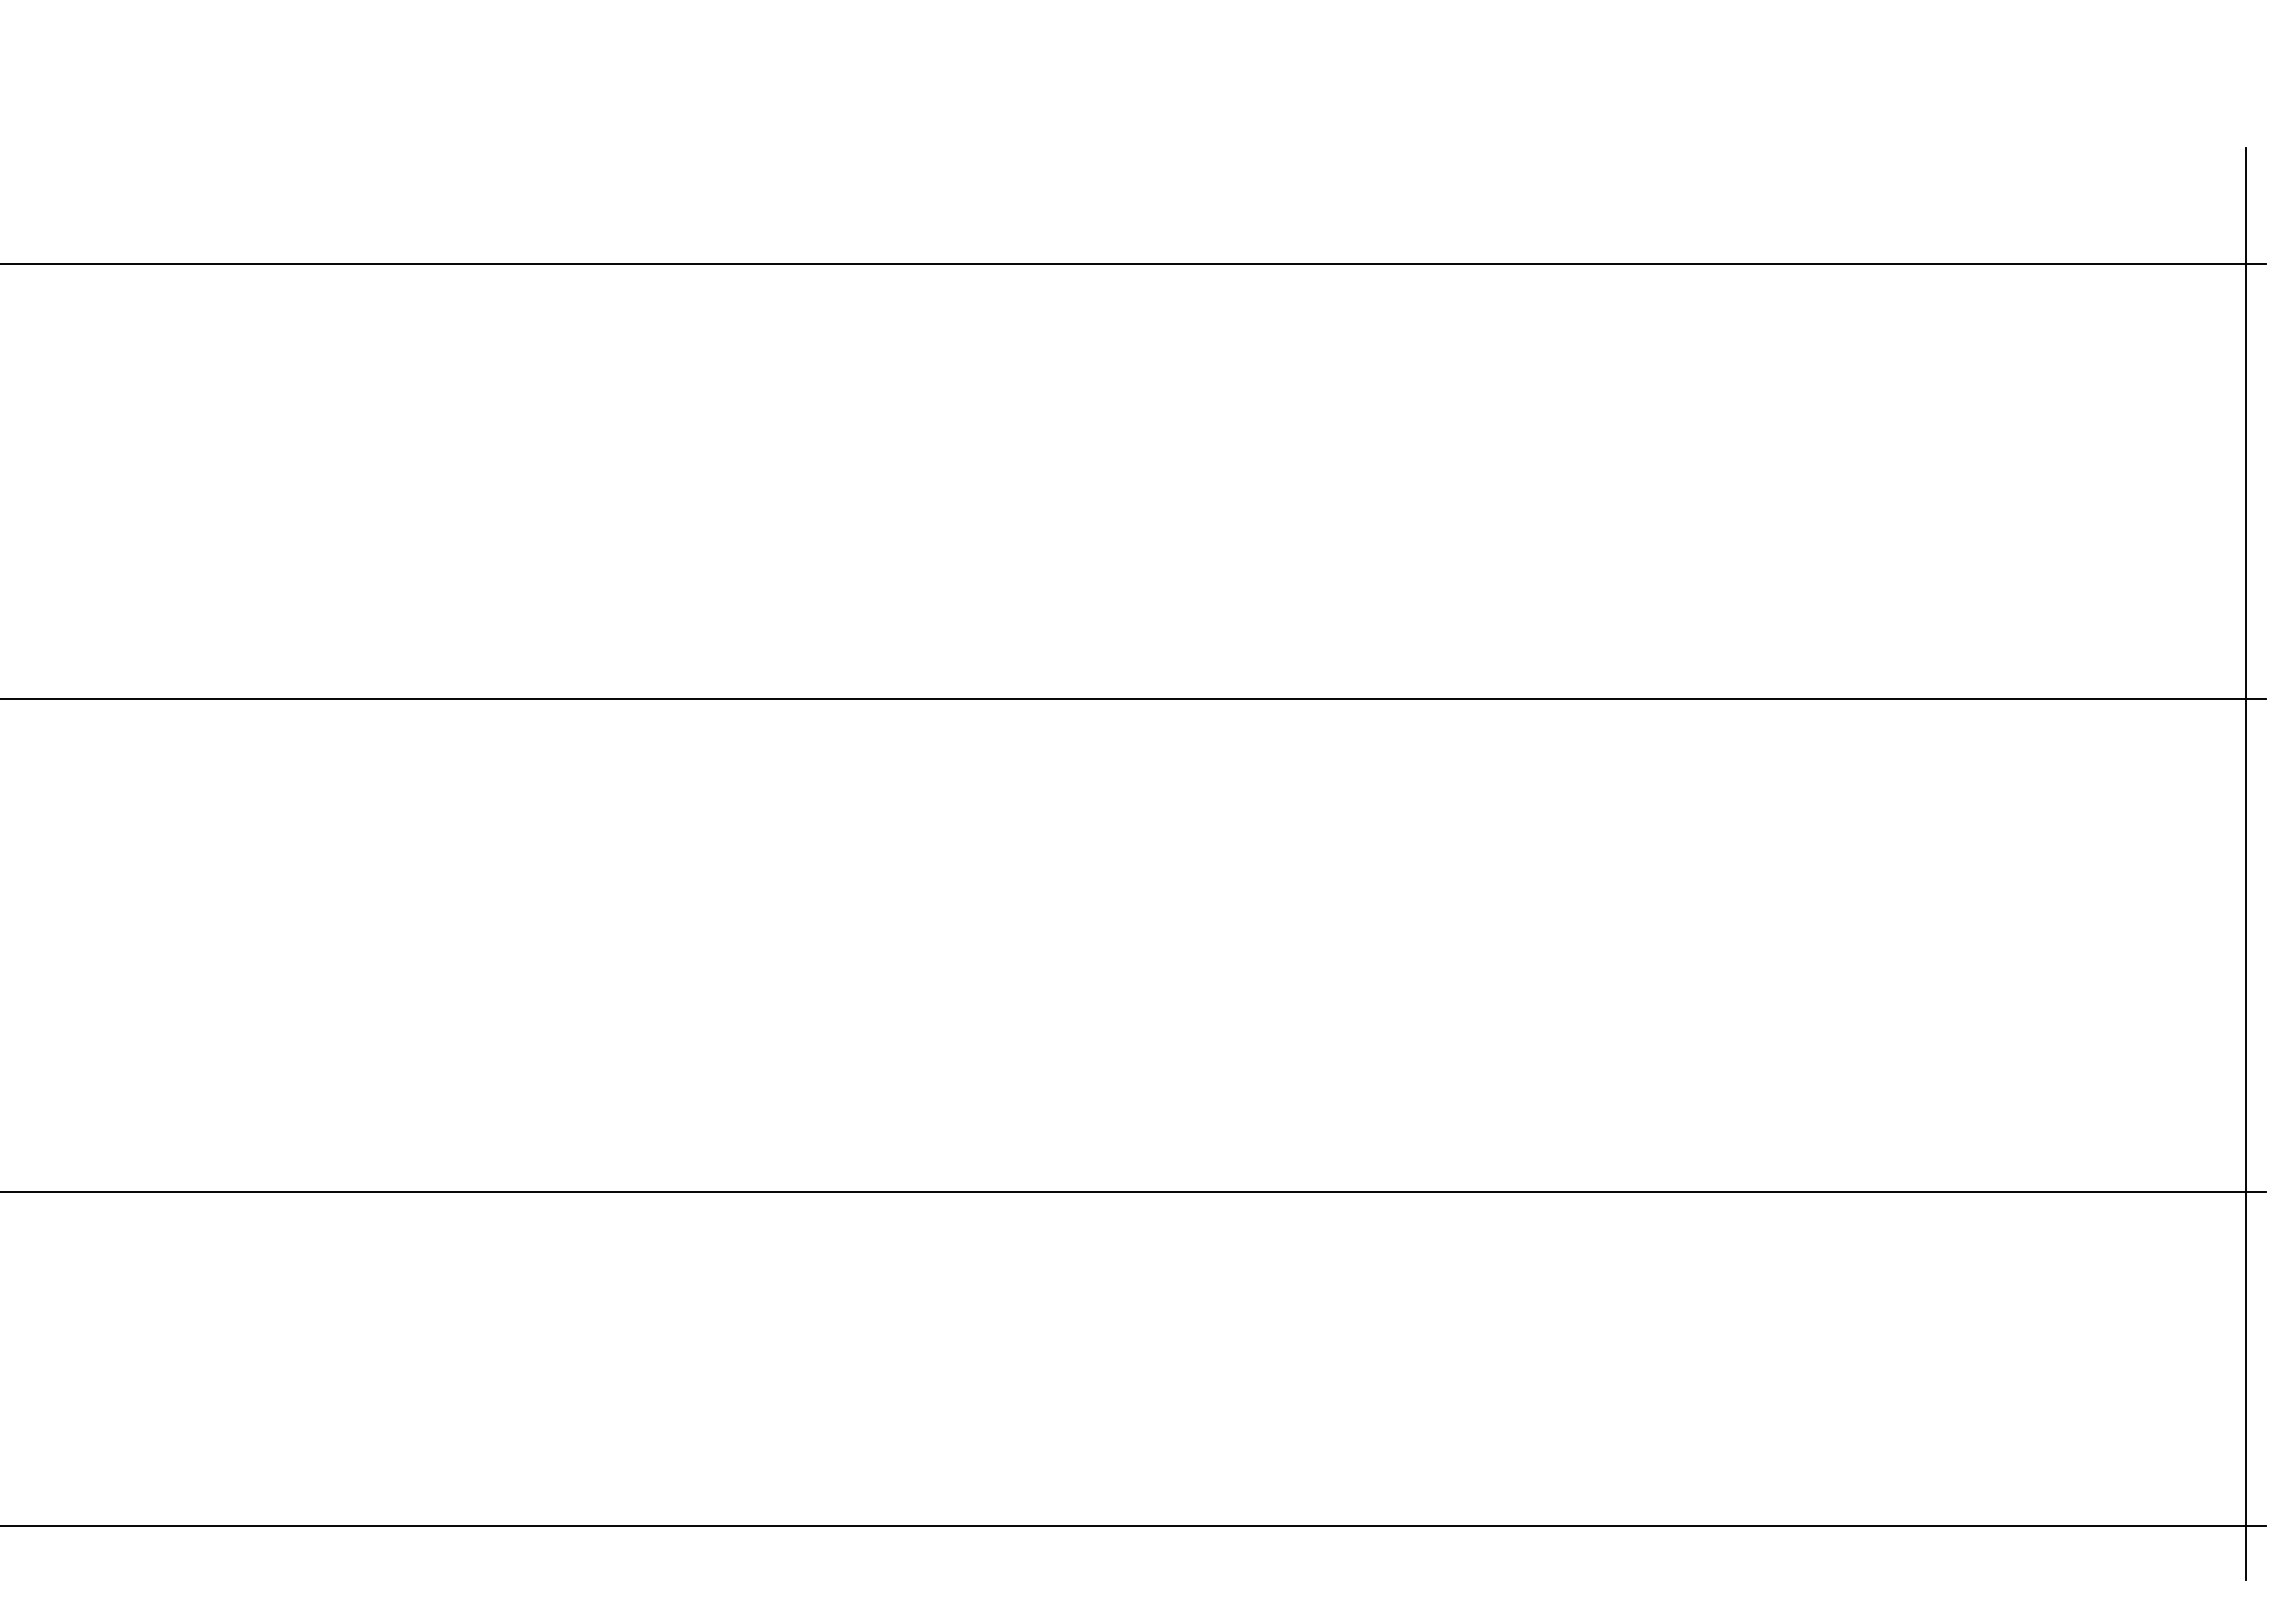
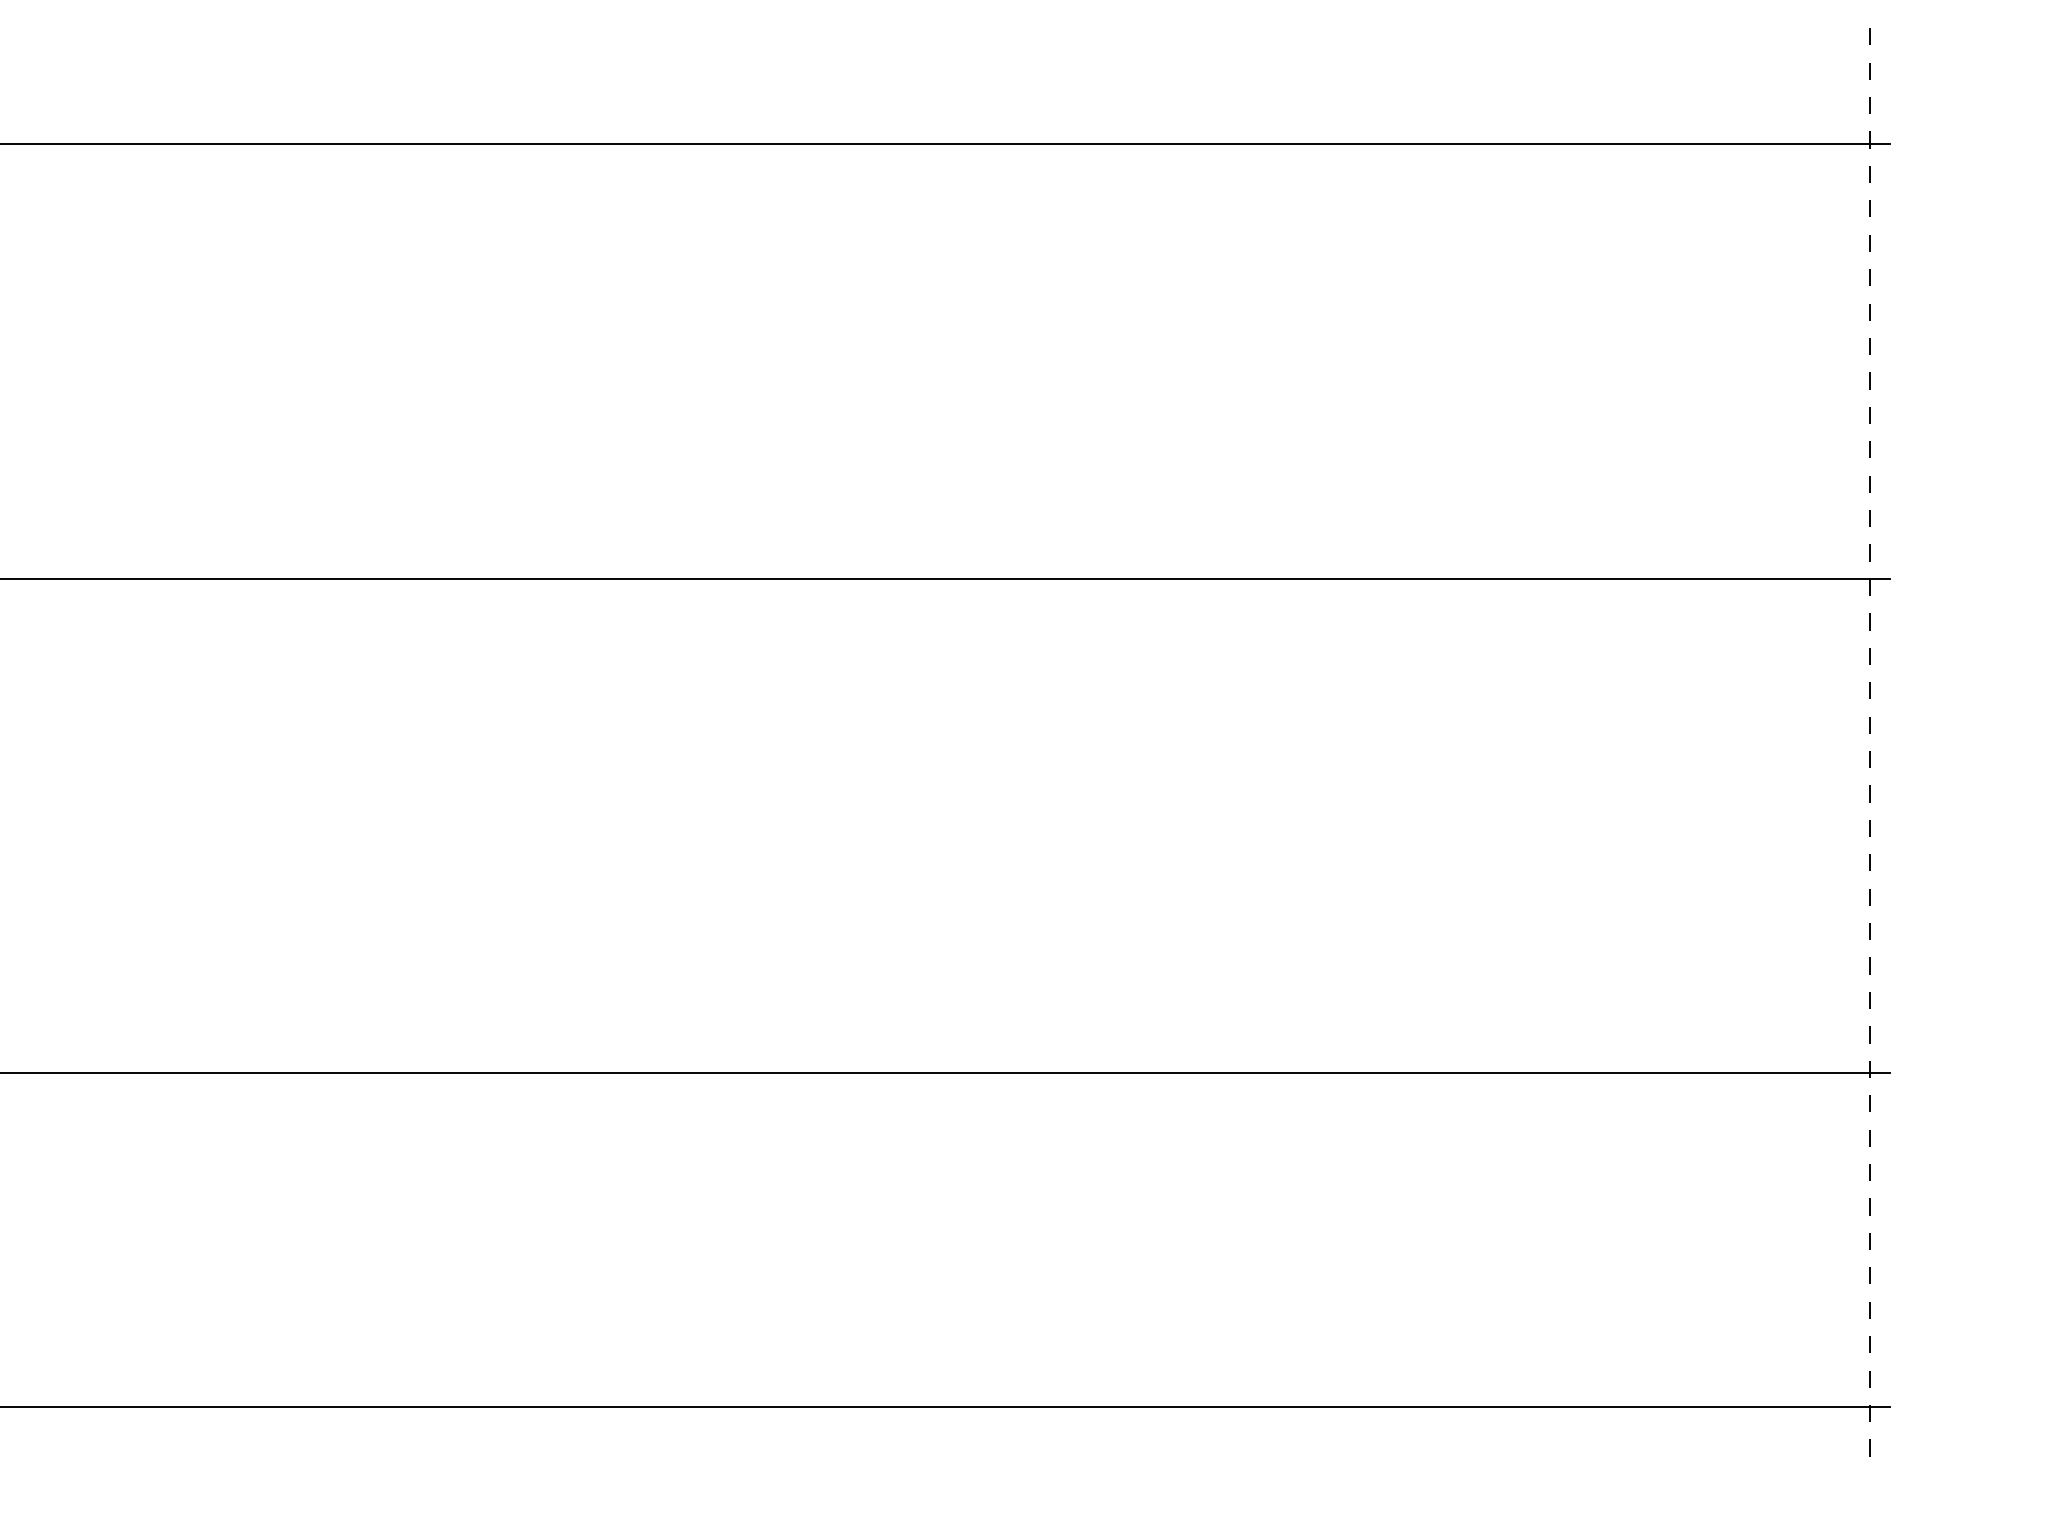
line: (2246, 864) -> (1869, 745), solid -> dashed

